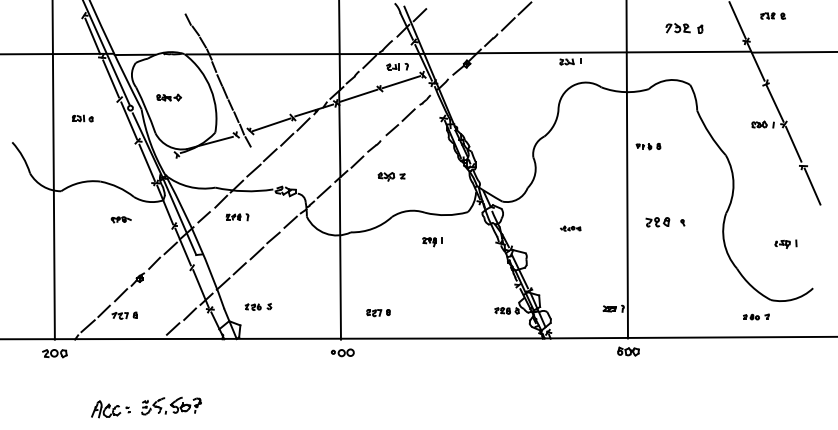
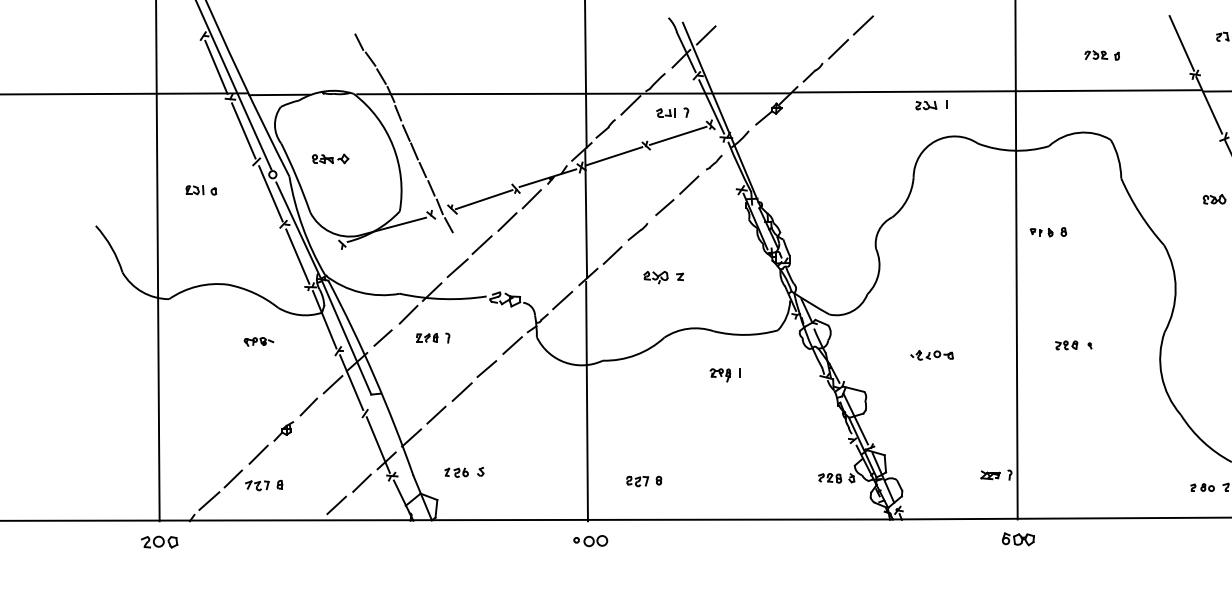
part: (684, 28) -> (1102, 55), size x0.62
part: (665, 221) -> (1073, 344), size x0.62
part: (570, 228) -> (931, 354), size x1.43

